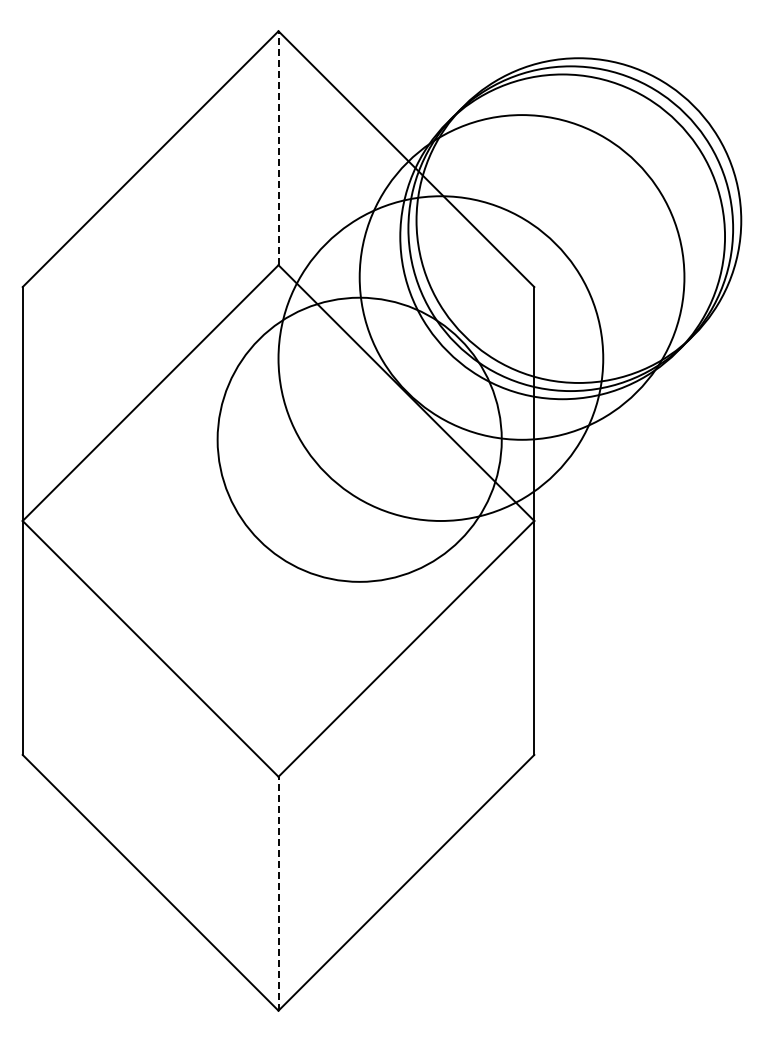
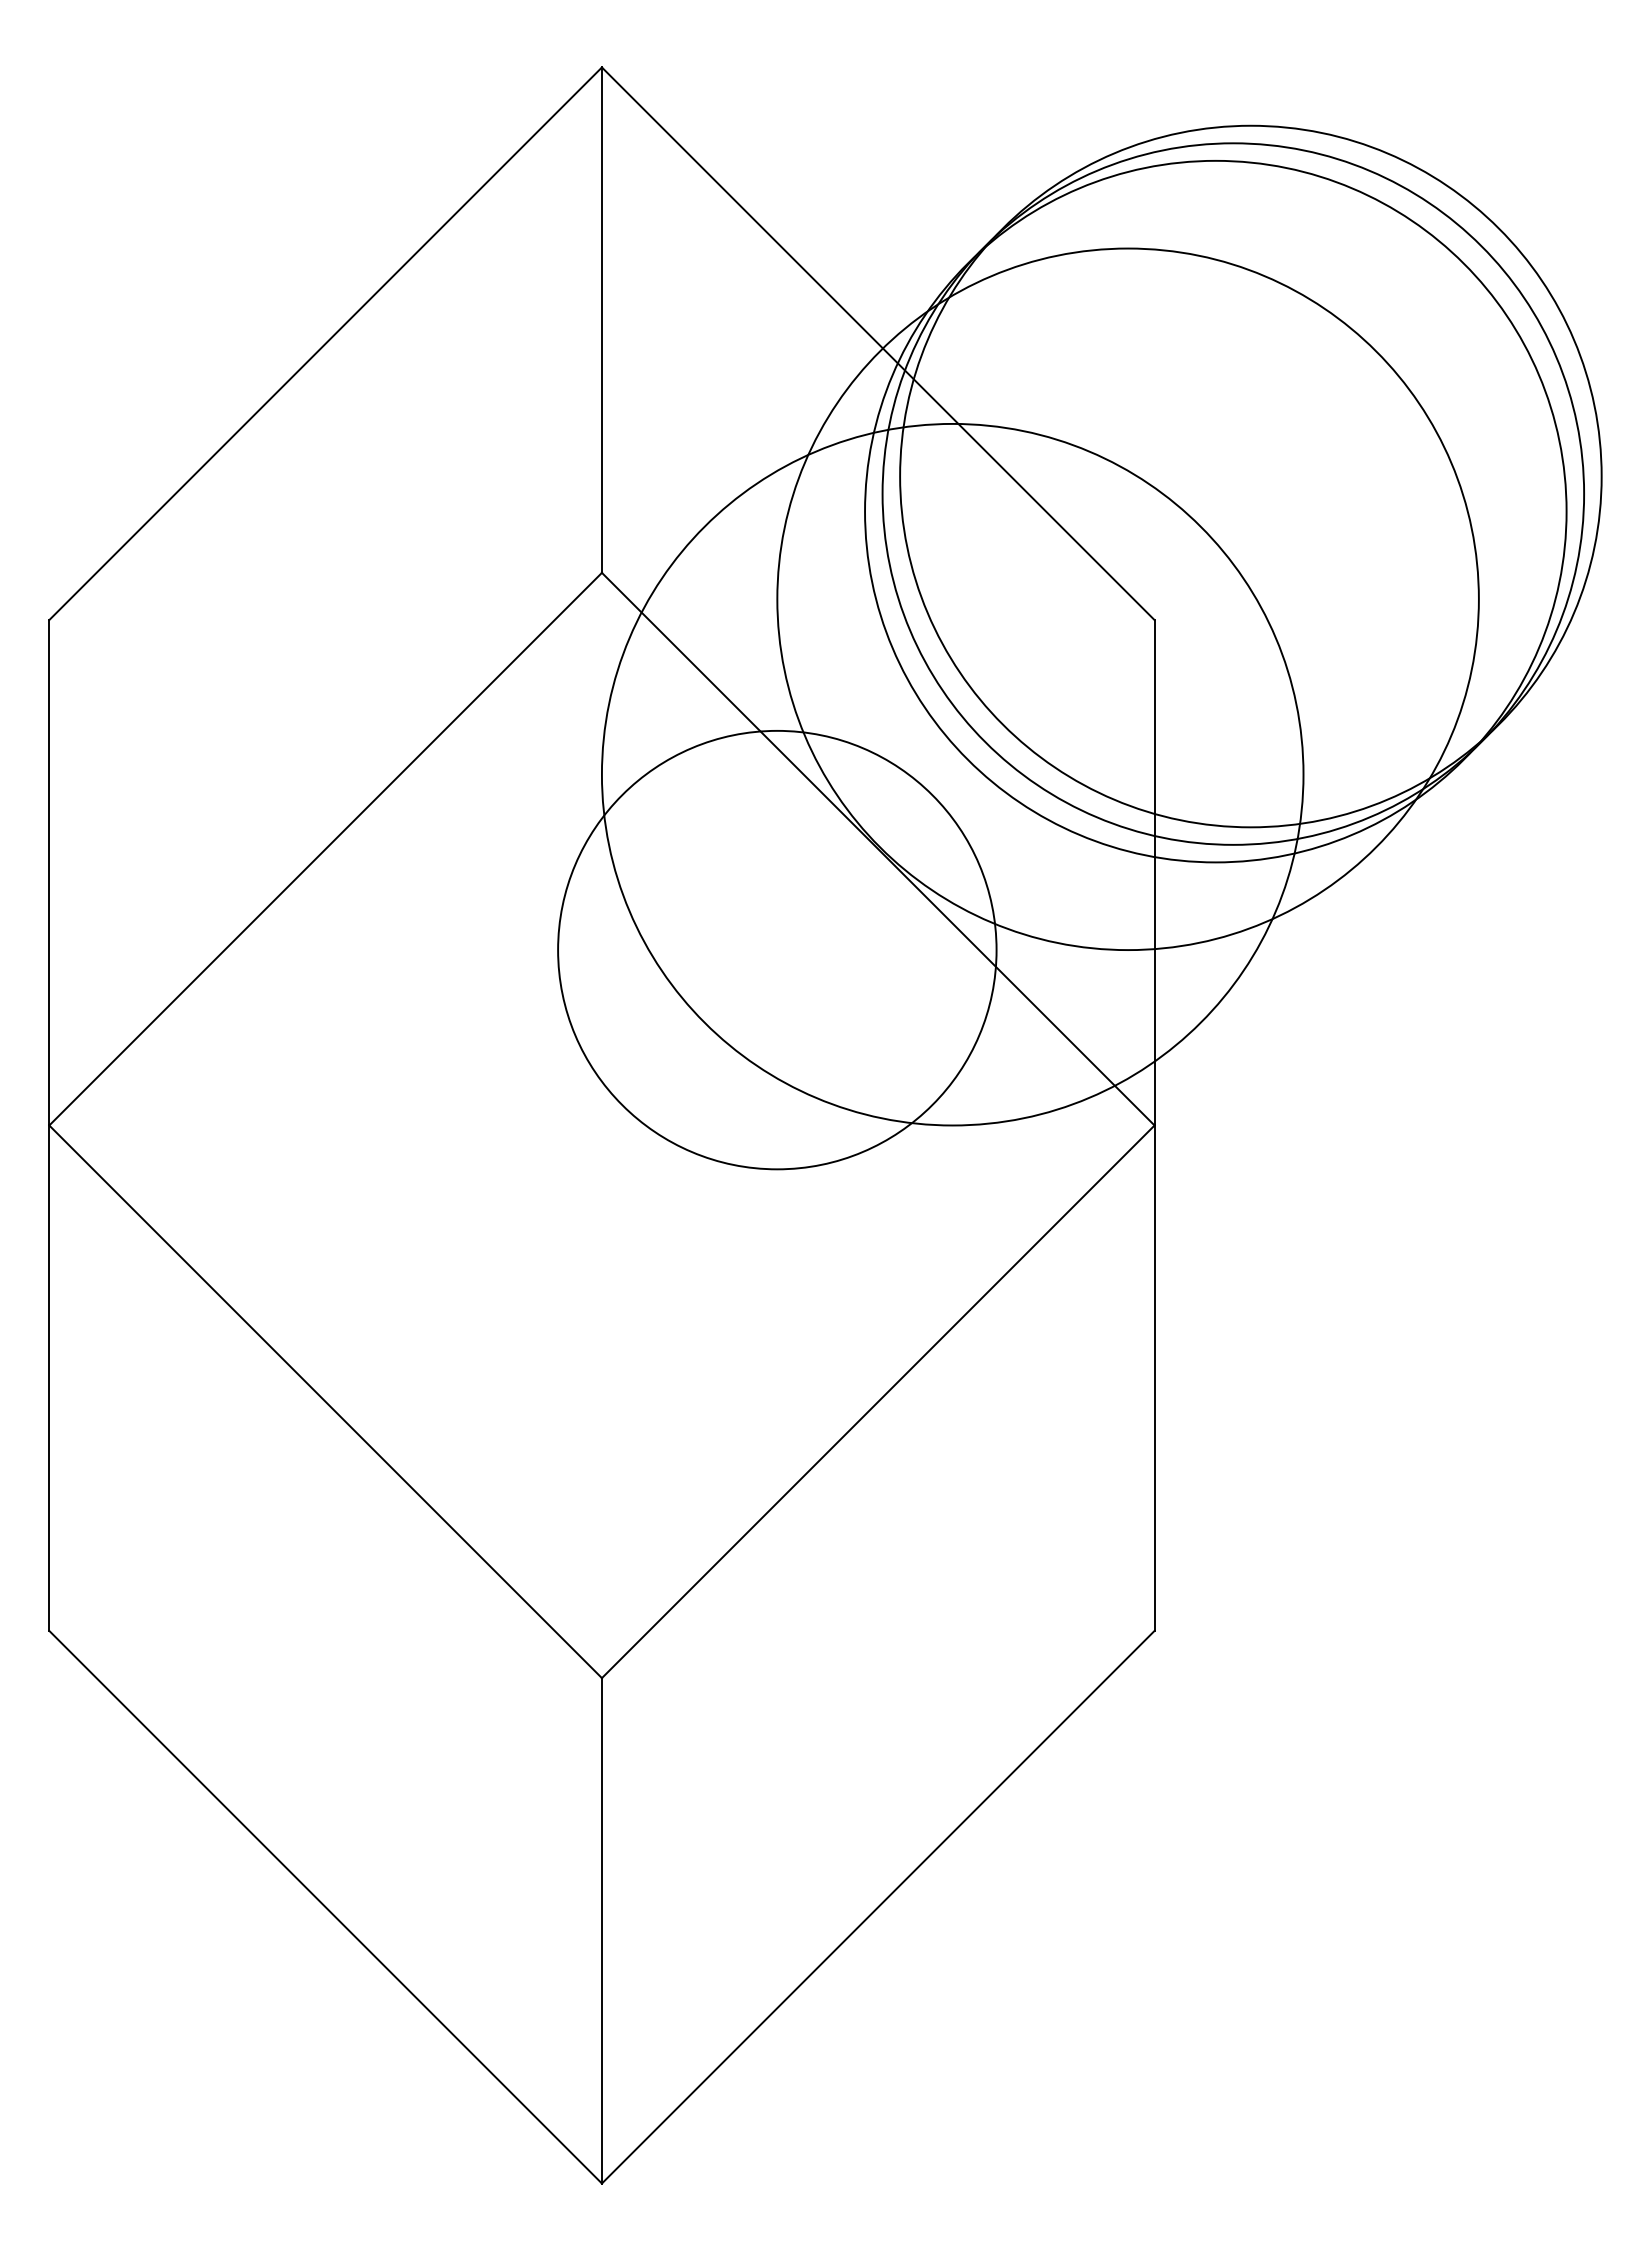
line: (278, 148) -> (601, 320), dashed -> solid
circle: (359, 439) -> (776, 949), size x0.71
line: (278, 893) -> (601, 1930), dashed -> solid

